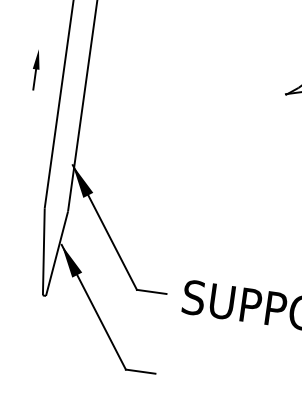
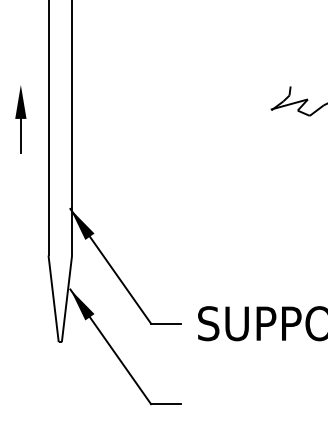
part: (35, 69) -> (20, 119), size x1.67

